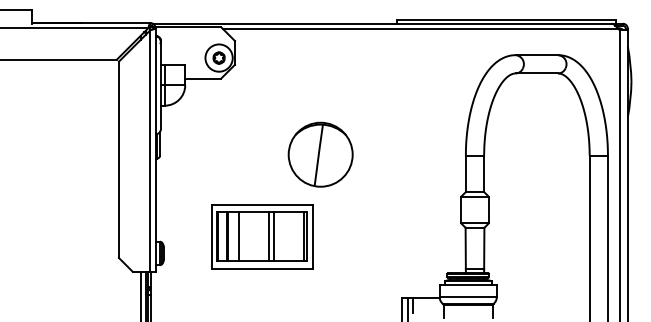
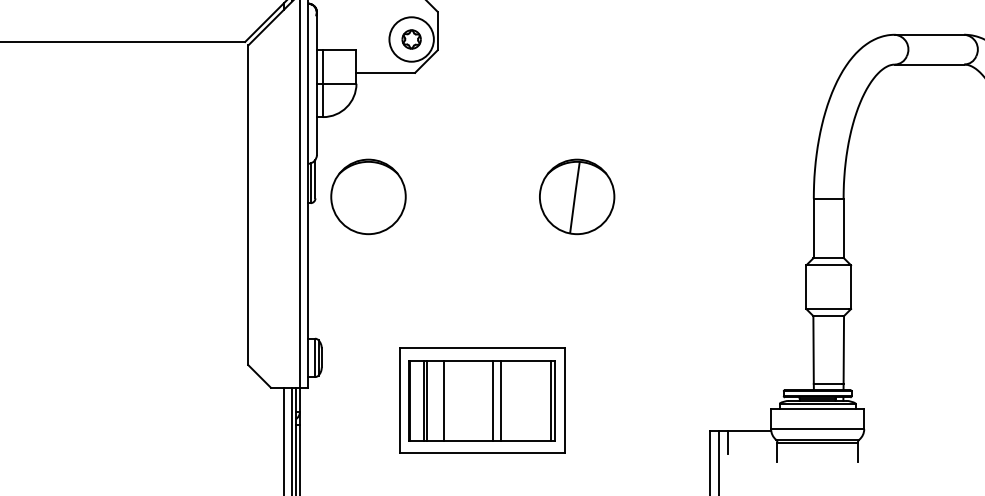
part: (192, 154) -> (368, 196), added
part: (320, 154) -> (576, 196), size x0.71
part: (262, 236) -> (482, 400), moved

